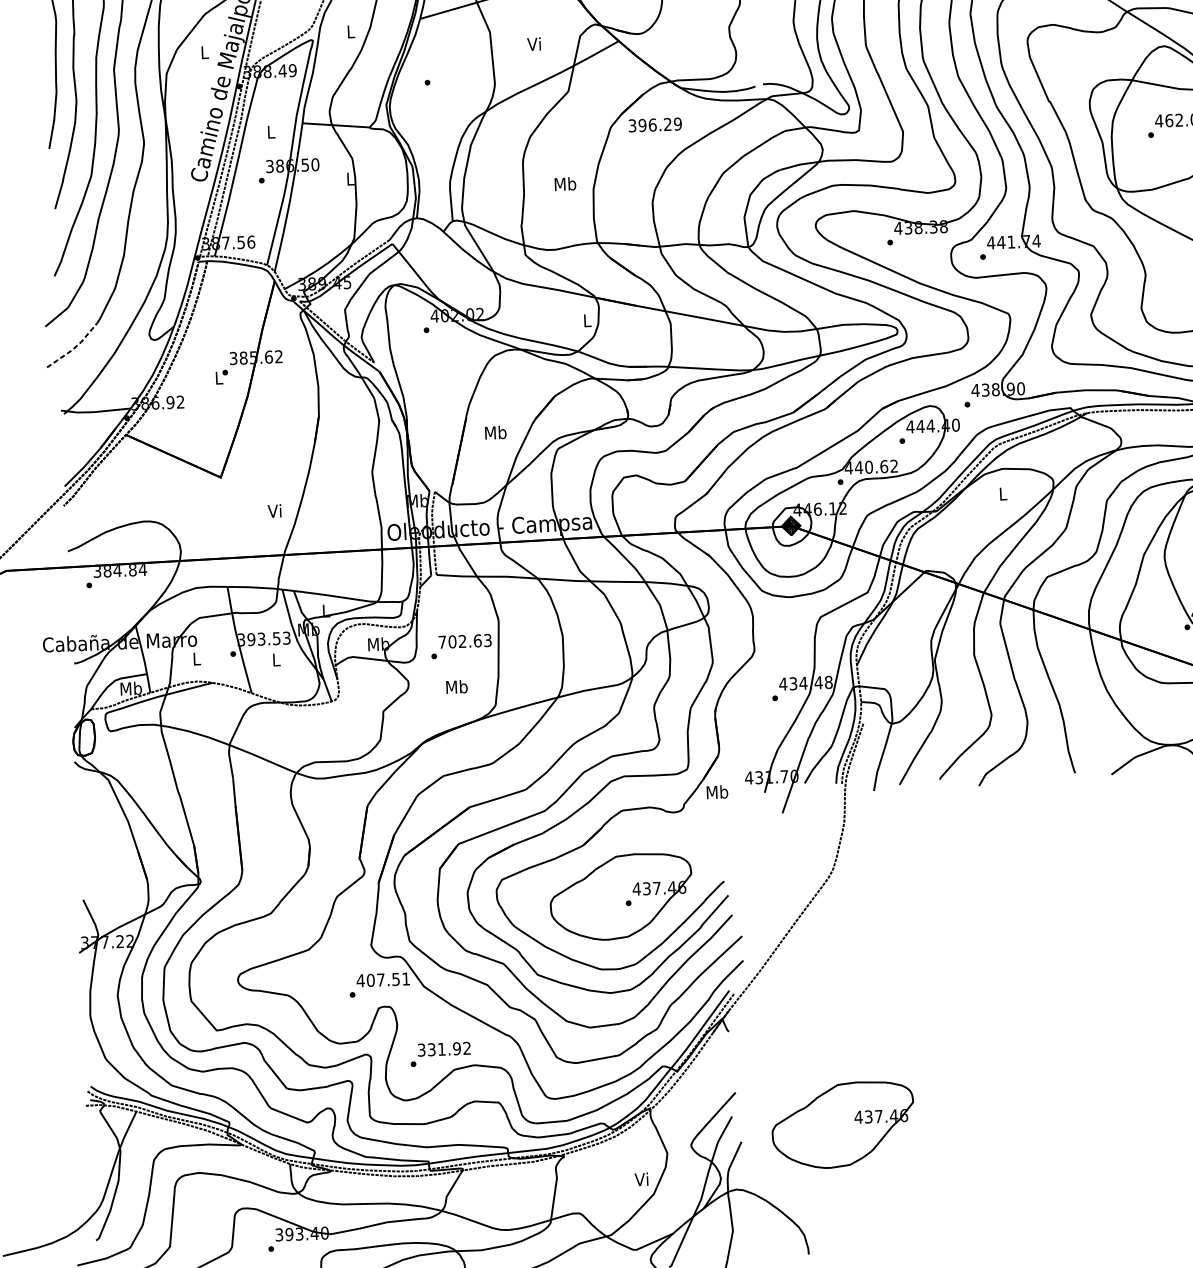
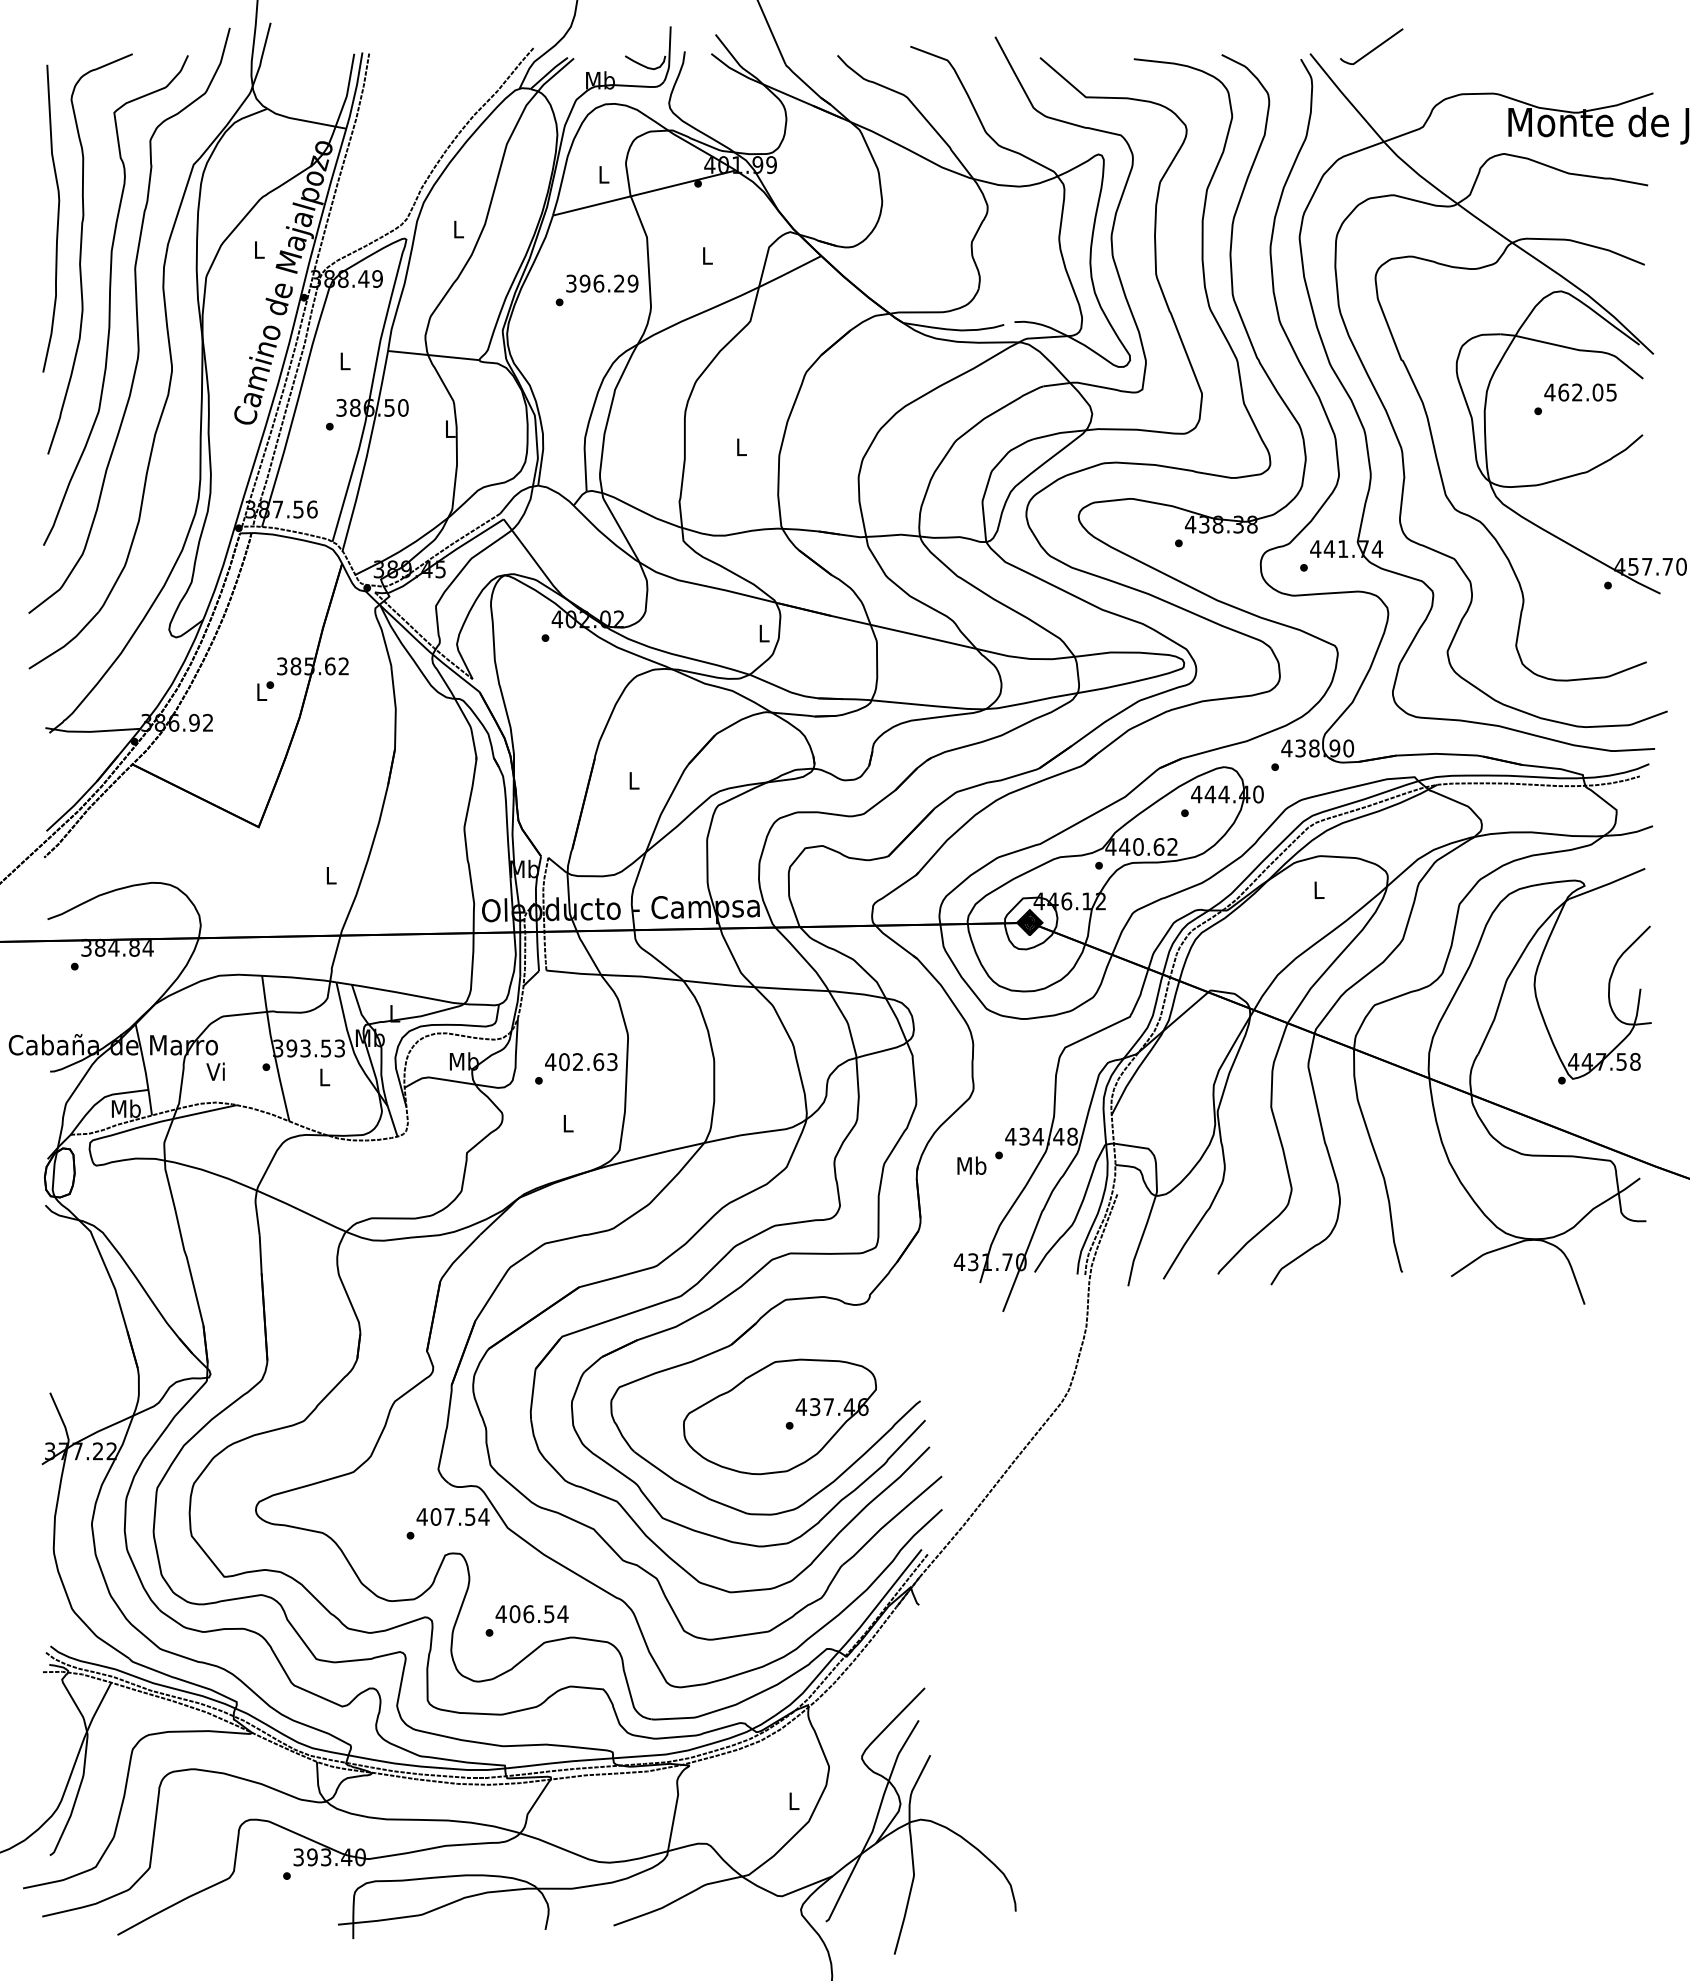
text: (534, 43) -> (706, 255), Vi -> L
text: (655, 124) -> (602, 283), moved
text: (565, 183) -> (741, 446), Mb -> L
line: (74, 347) -> (67, 643), dashed -> solid
text: (495, 432) -> (633, 780), Mb -> L
text: (274, 511) -> (329, 875), Vi -> L
text: (442, 641) -> (550, 1061), 702.63 -> 402.63
text: (195, 658) -> (215, 1071), L -> Vi
text: (456, 686) -> (567, 1123), Mb -> L
text: (717, 792) -> (971, 1165), moved
text: (405, 978) -> (483, 1516), 407.51 -> 407.54
text: (443, 1049) -> (531, 1614), 331.92 -> 406.54
part: (842, 1124) -> (1068, 1737), removed
text: (641, 1179) -> (792, 1800), Vi -> L

